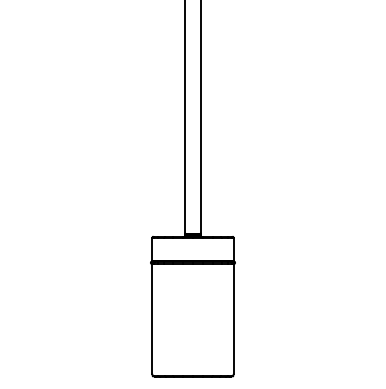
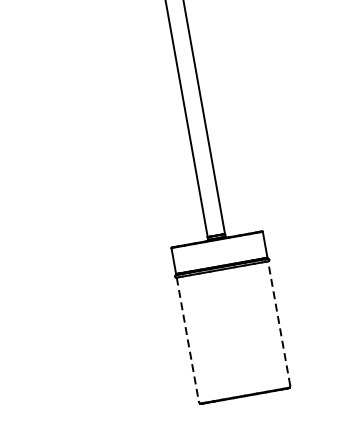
line: (233, 318) -> (278, 322), solid -> dashed
line: (152, 319) -> (188, 340), solid -> dashed

